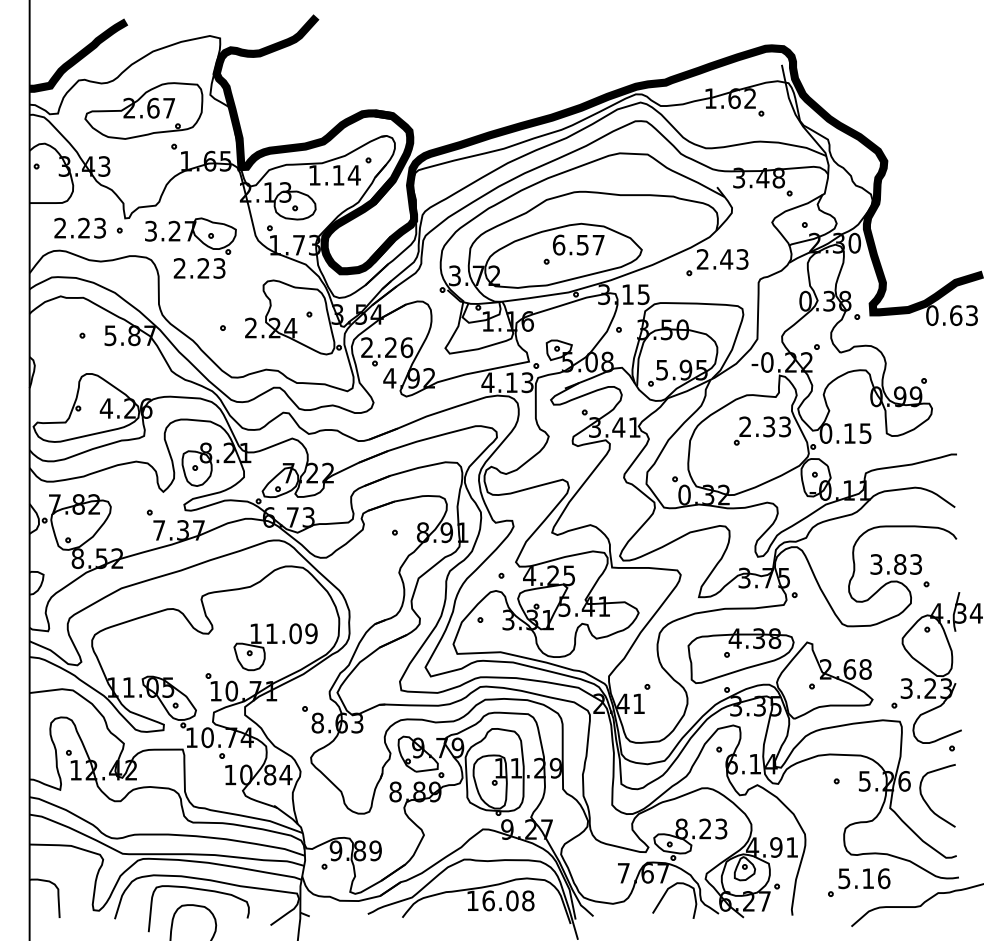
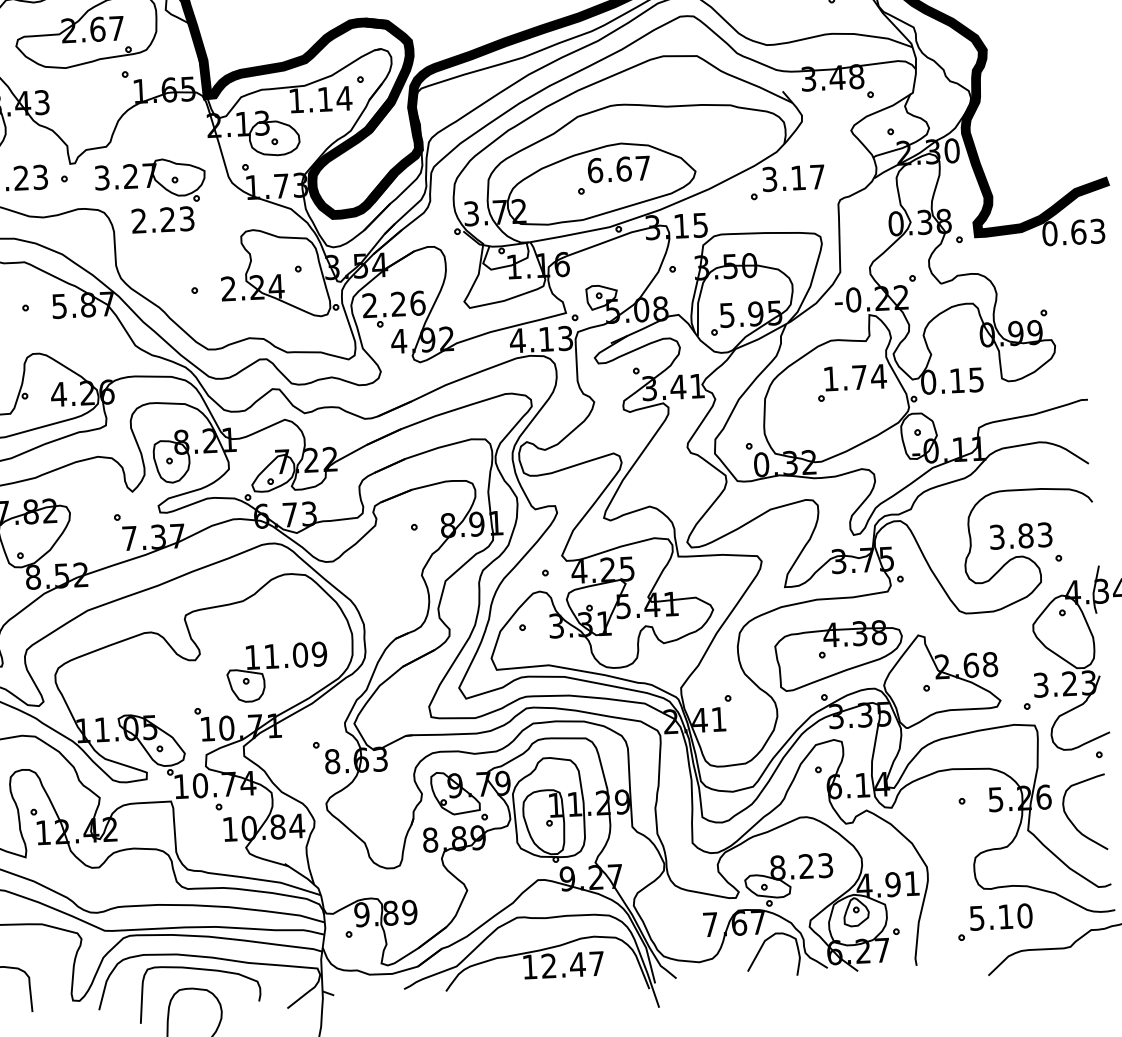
text: (582, 244) -> (623, 168), 6.57 -> 6.67
text: (722, 259) -> (793, 178), 2.43 -> 3.17
text: (765, 426) -> (855, 377), 2.33 -> 1.74
text: (883, 878) -> (1024, 915), 5.16 -> 5.10
text: (508, 900) -> (573, 964), 16.08 -> 12.47

